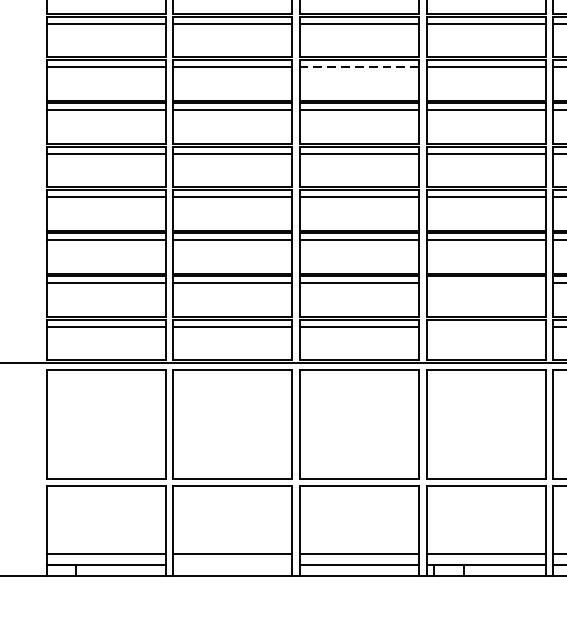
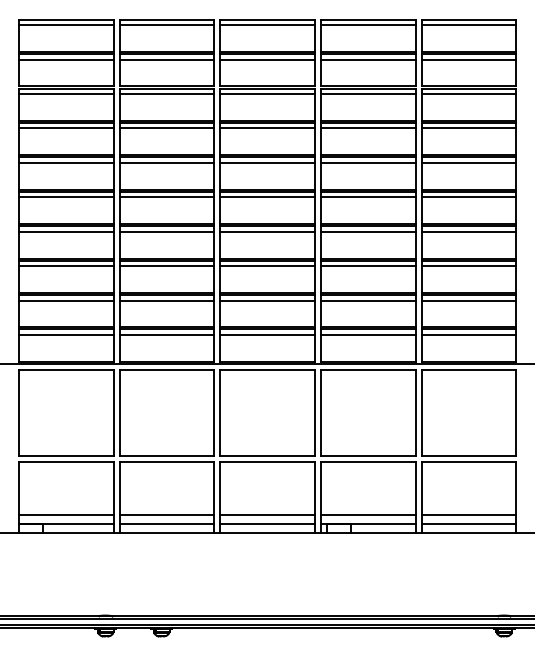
line: (359, 67) -> (267, 128), dashed -> solid
line: (485, 283) -> (367, 300), added
line: (485, 326) -> (367, 334), added
line: (232, 565) -> (166, 524), added

